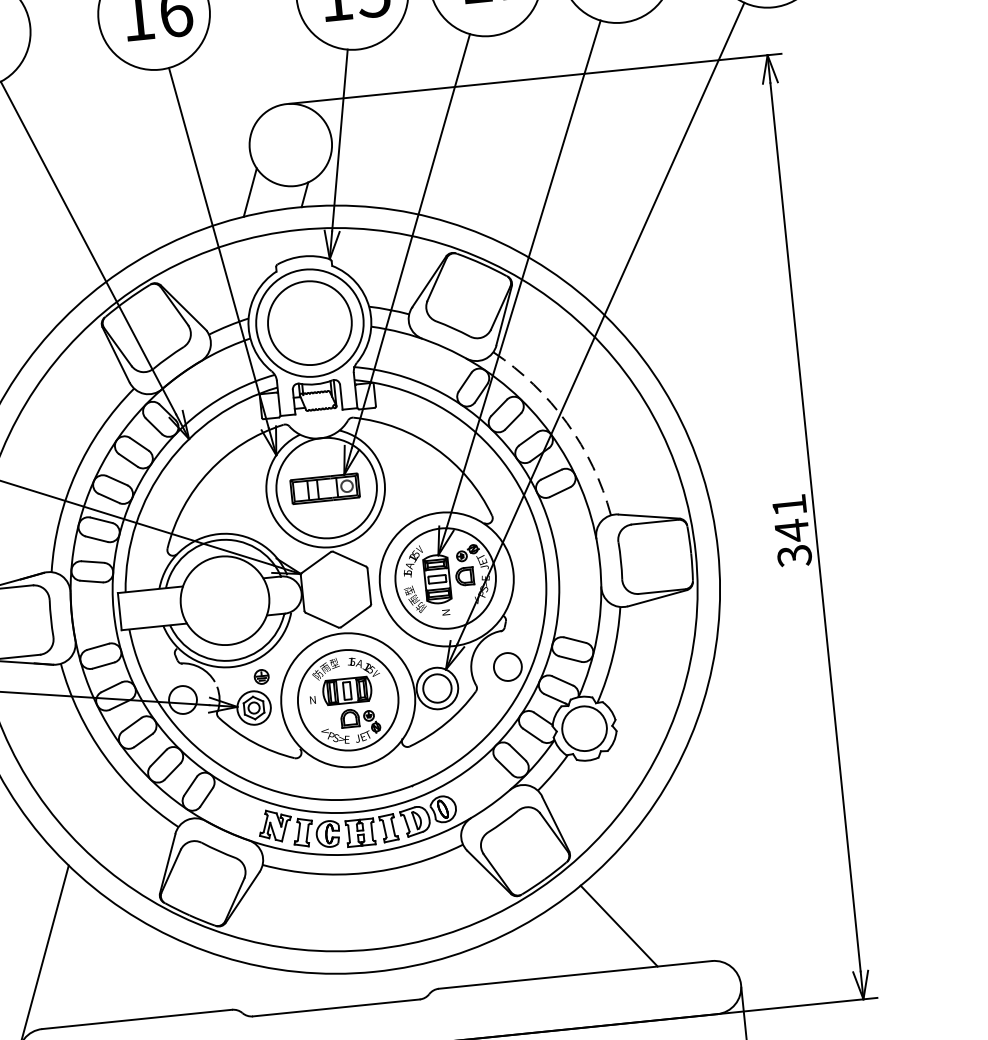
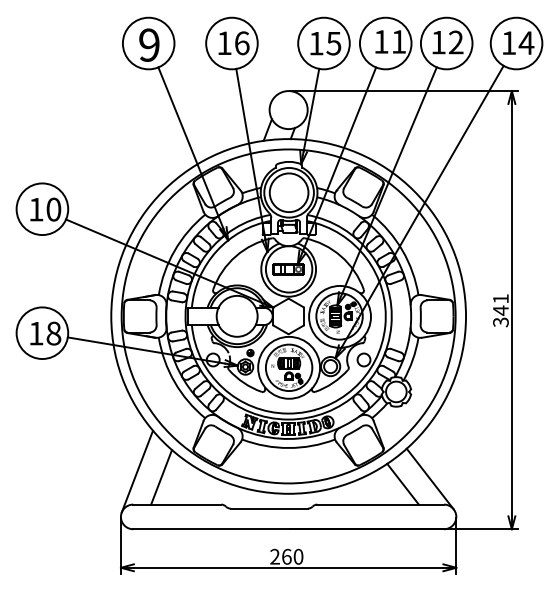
arc: (566, 422) -> (402, 250), dashed -> solid
line: (674, 908) -> (429, 478), added
line: (97, 964) -> (161, 477), added

